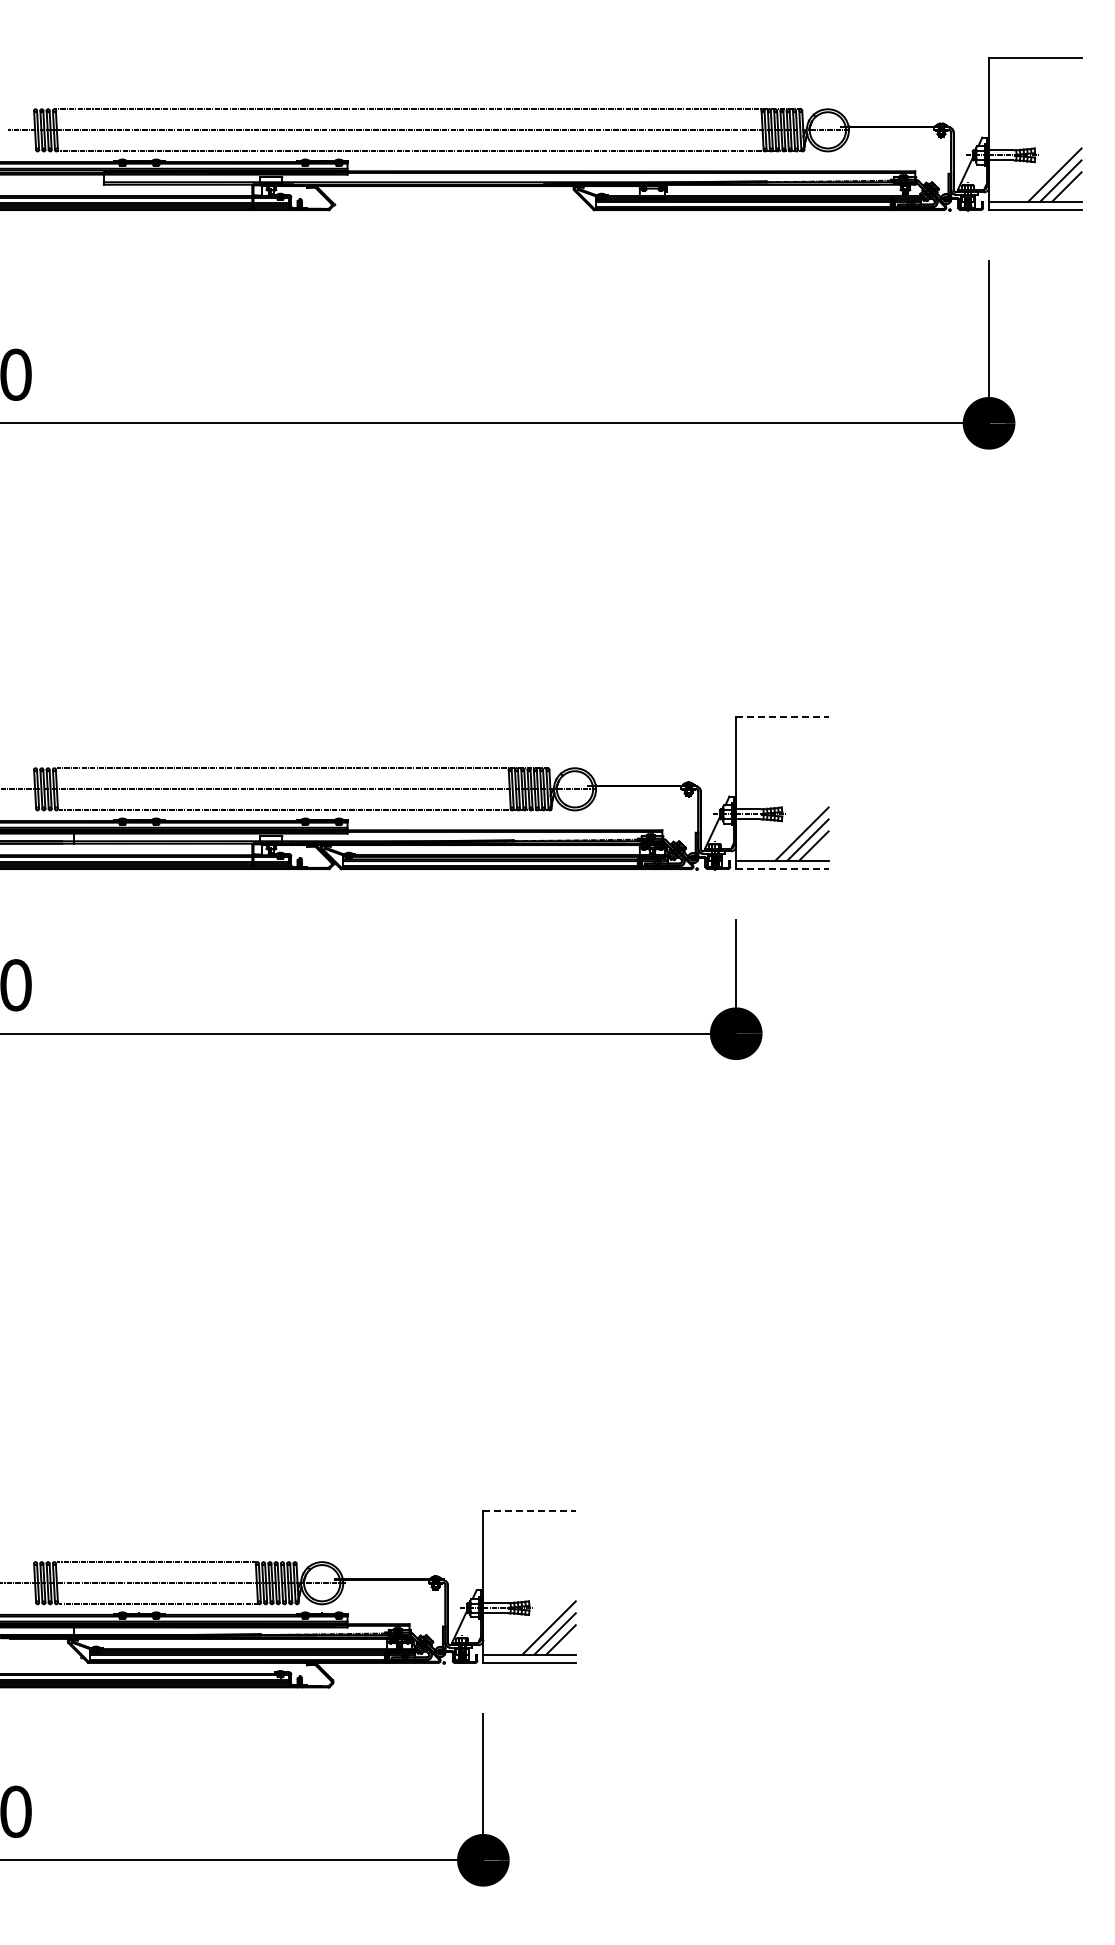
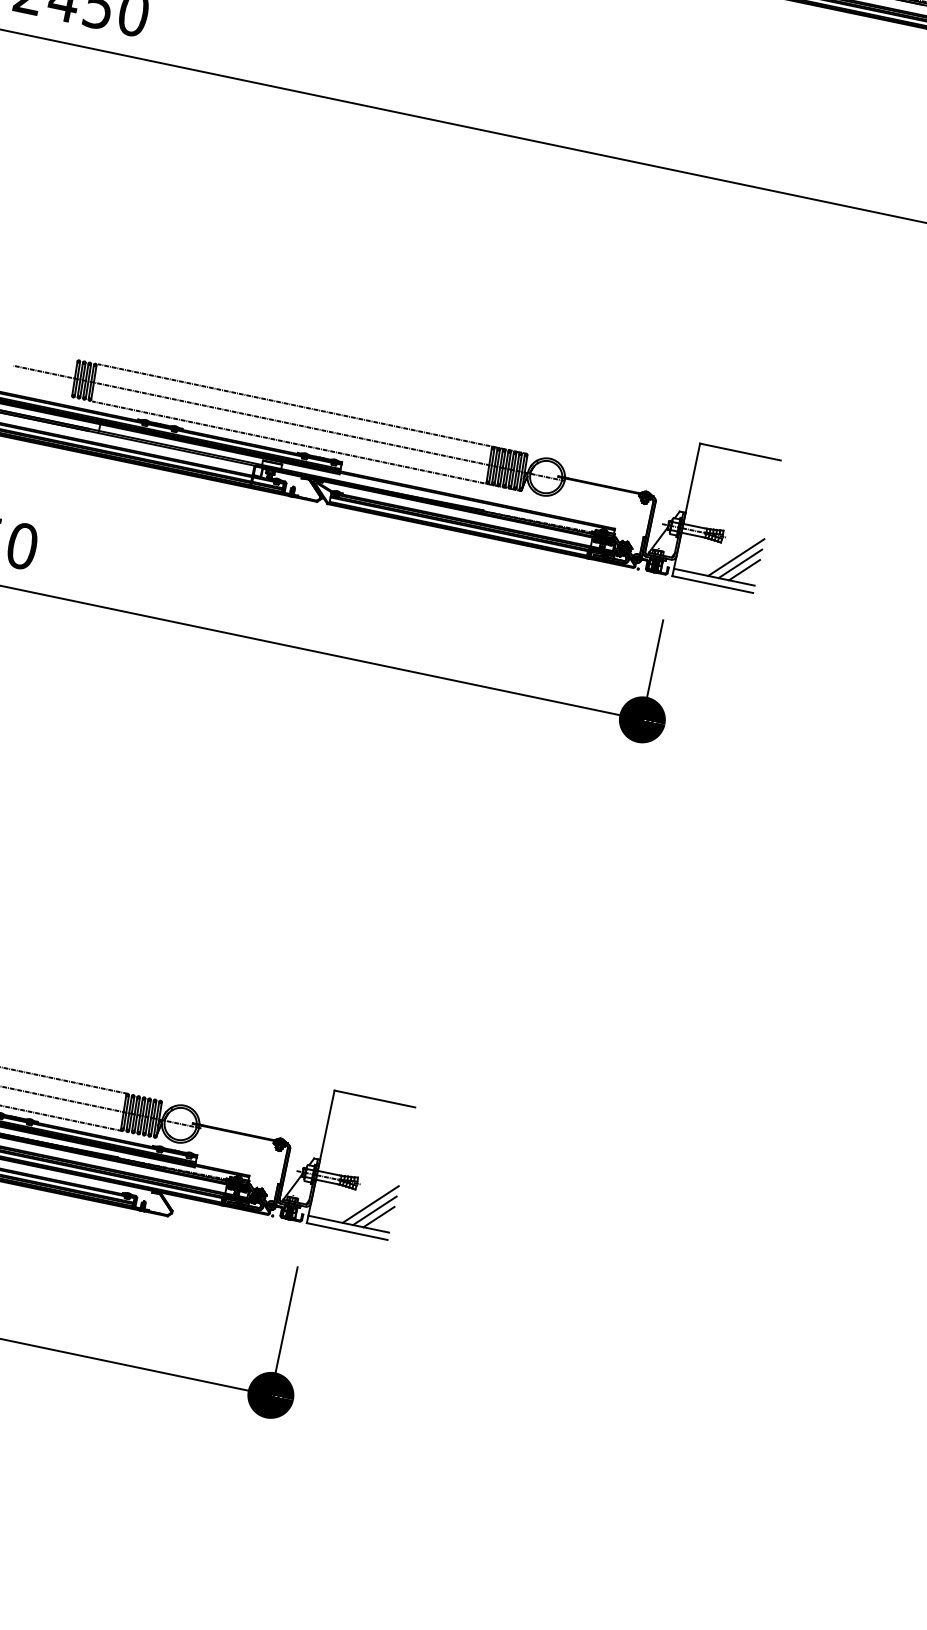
line: (782, 717) -> (740, 452), dashed -> solid
line: (782, 869) -> (712, 584), dashed -> solid
line: (530, 1511) -> (375, 1099), dashed -> solid

